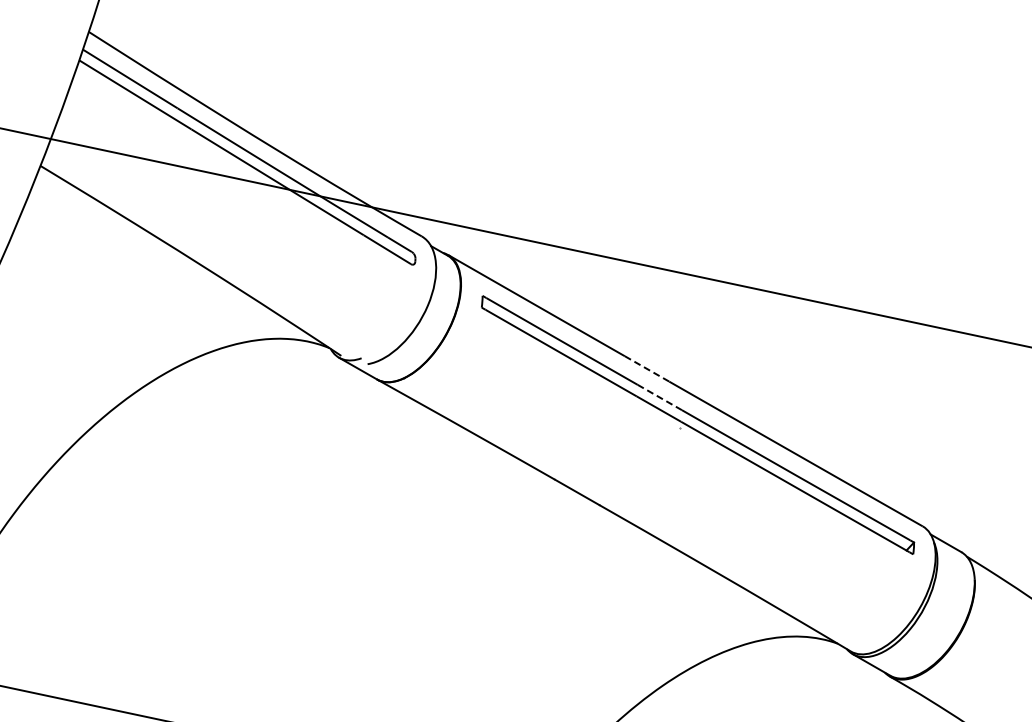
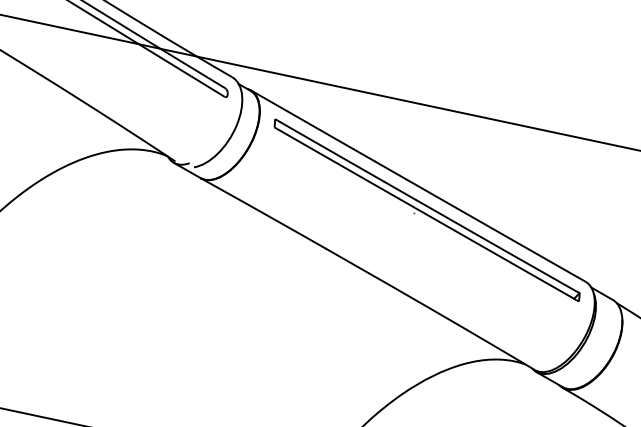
line: (647, 368) -> (391, 170), dashed -> solid
line: (659, 397) -> (399, 190), dashed -> solid

